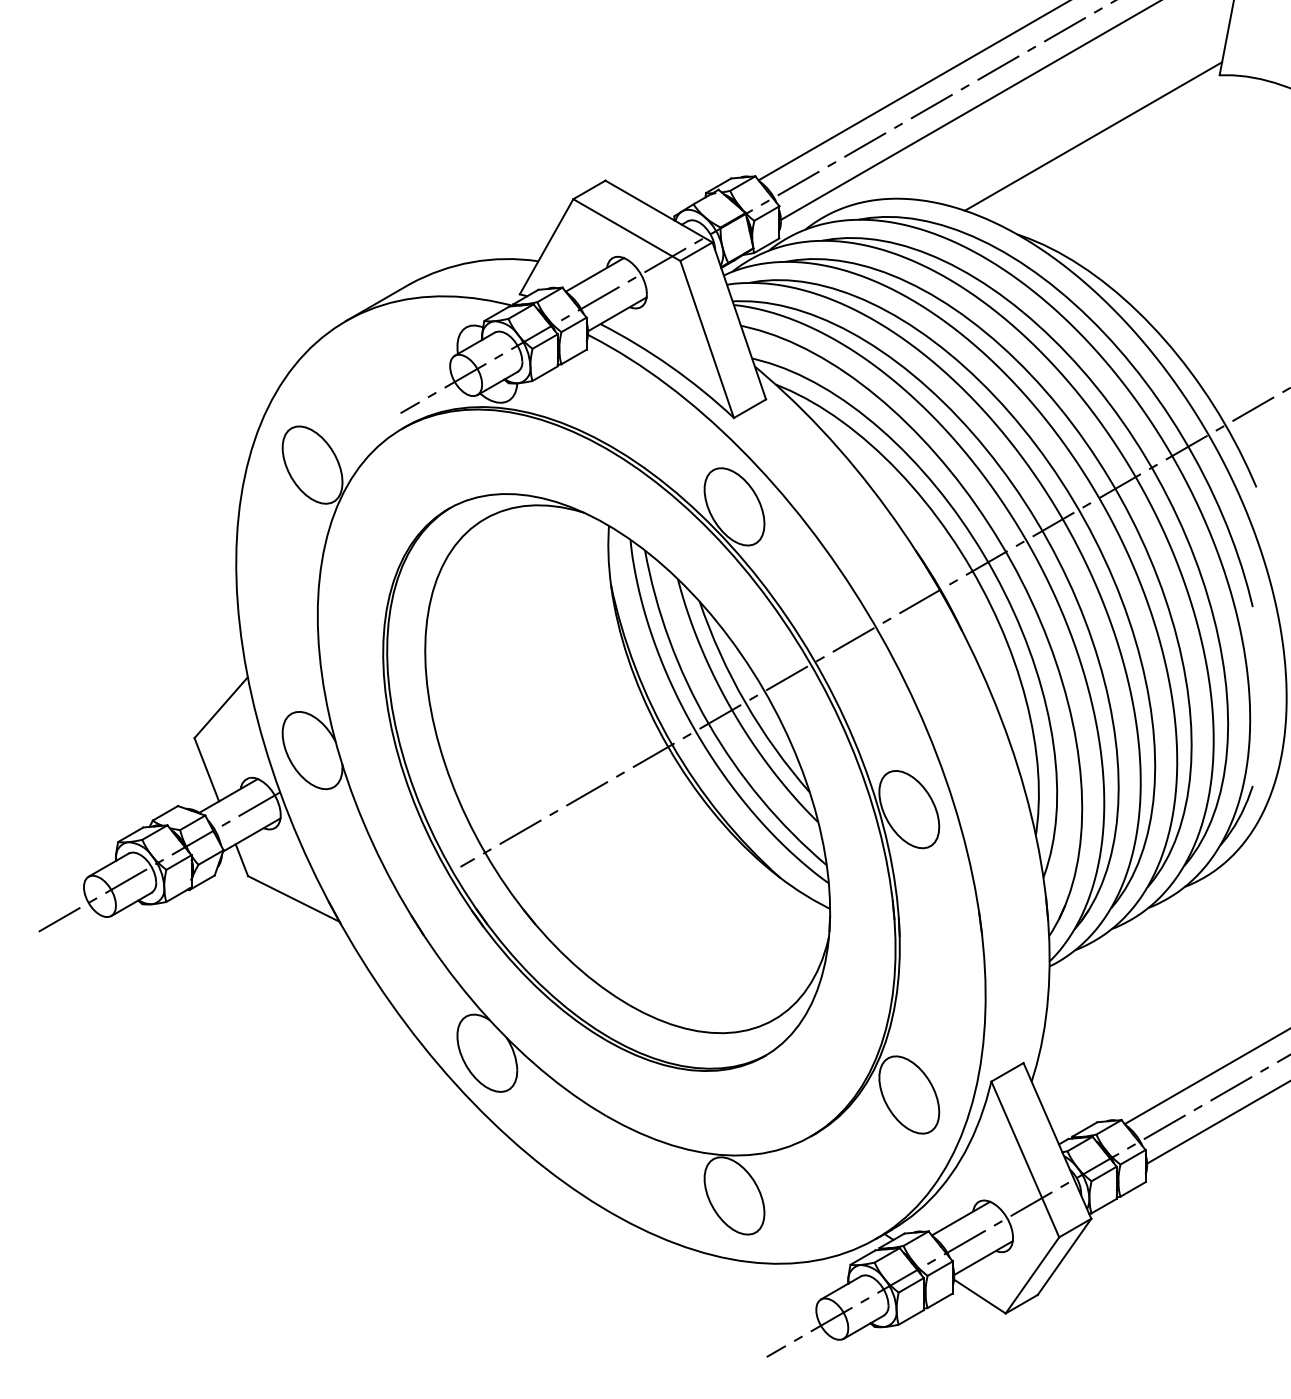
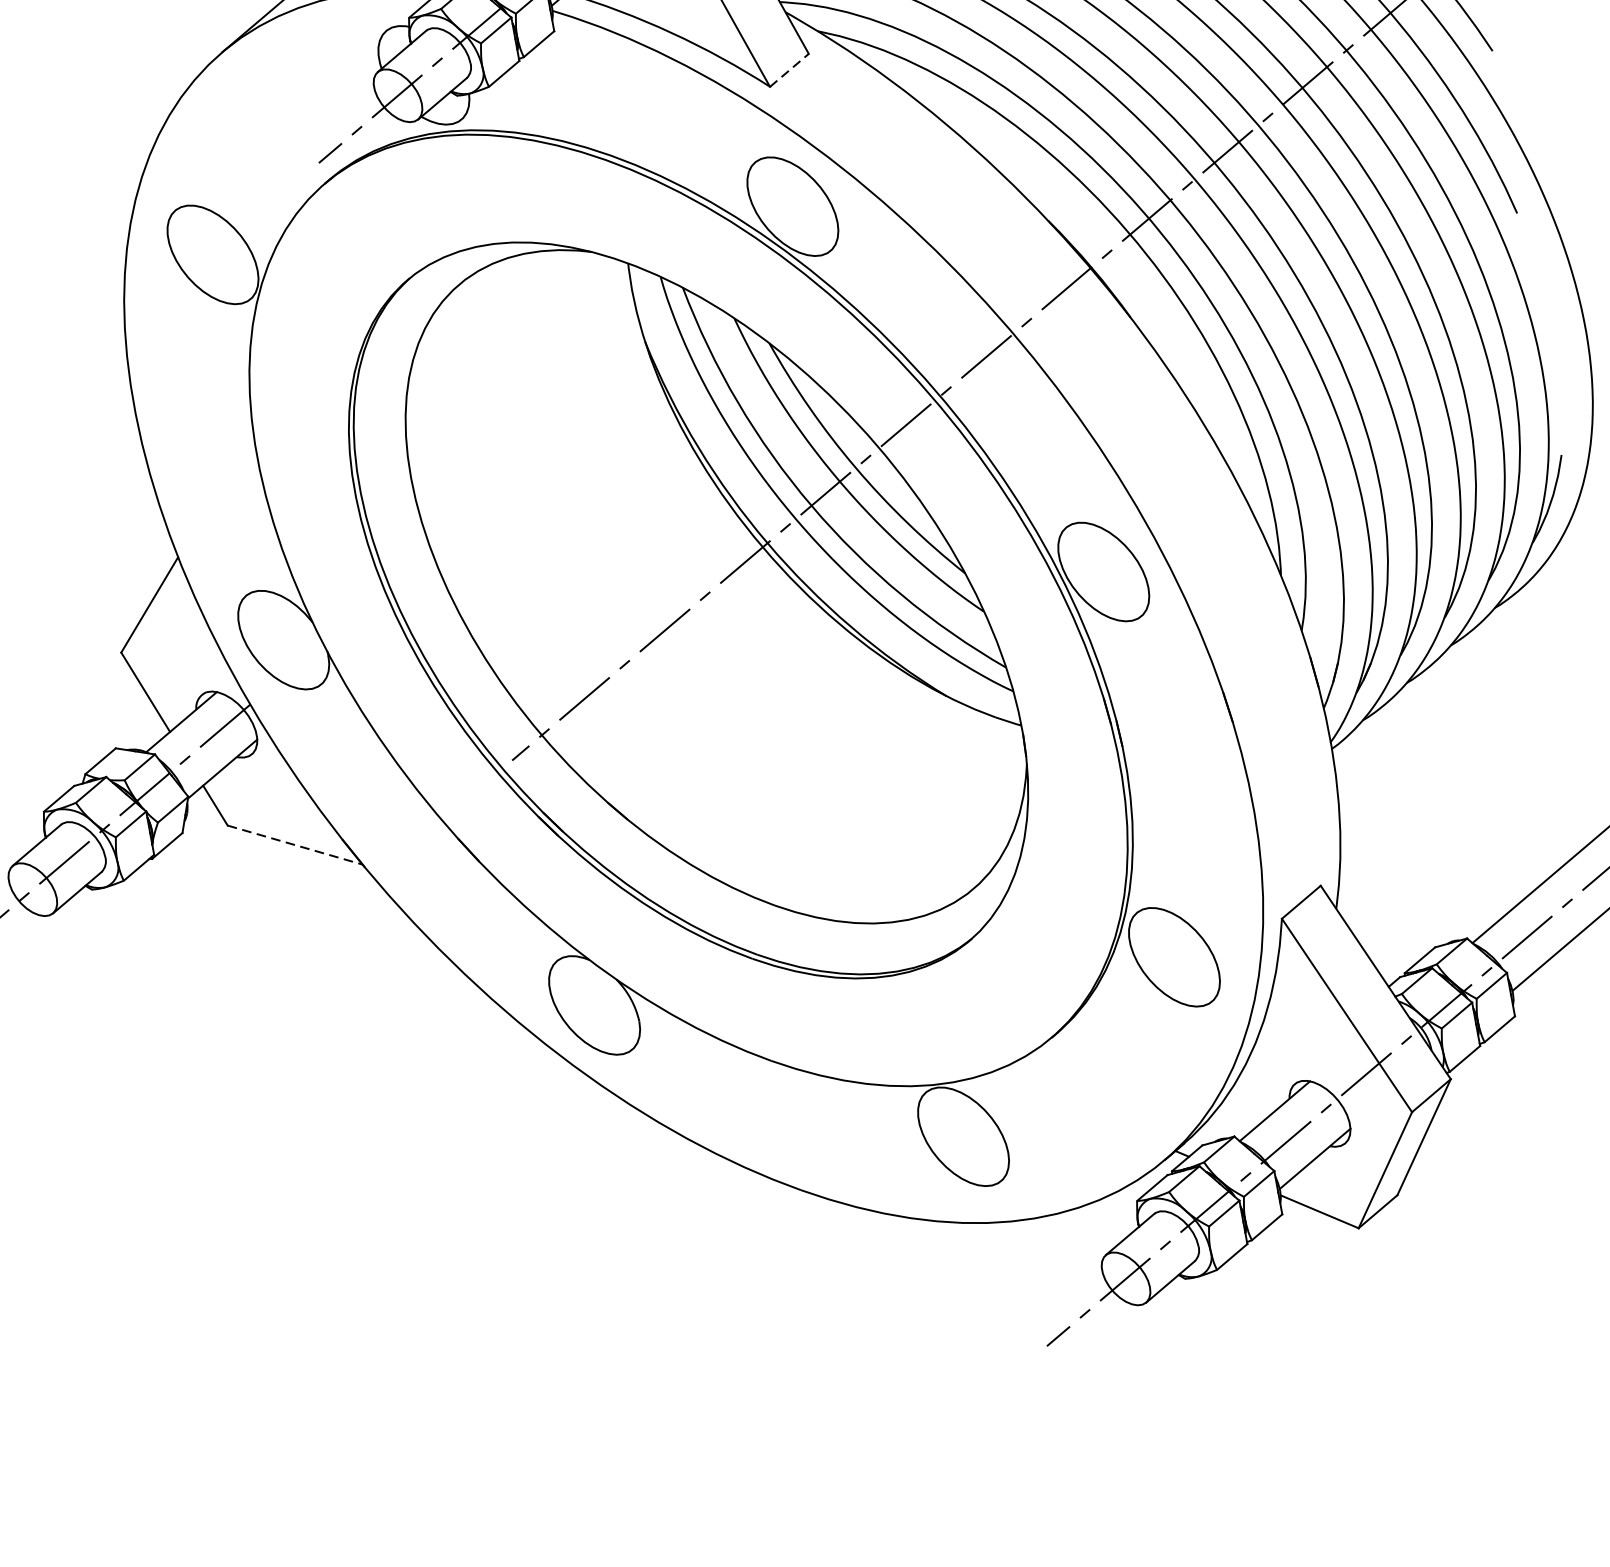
line: (750, 408) -> (790, 69), solid -> dashed
line: (294, 899) -> (296, 845), solid -> dashed

